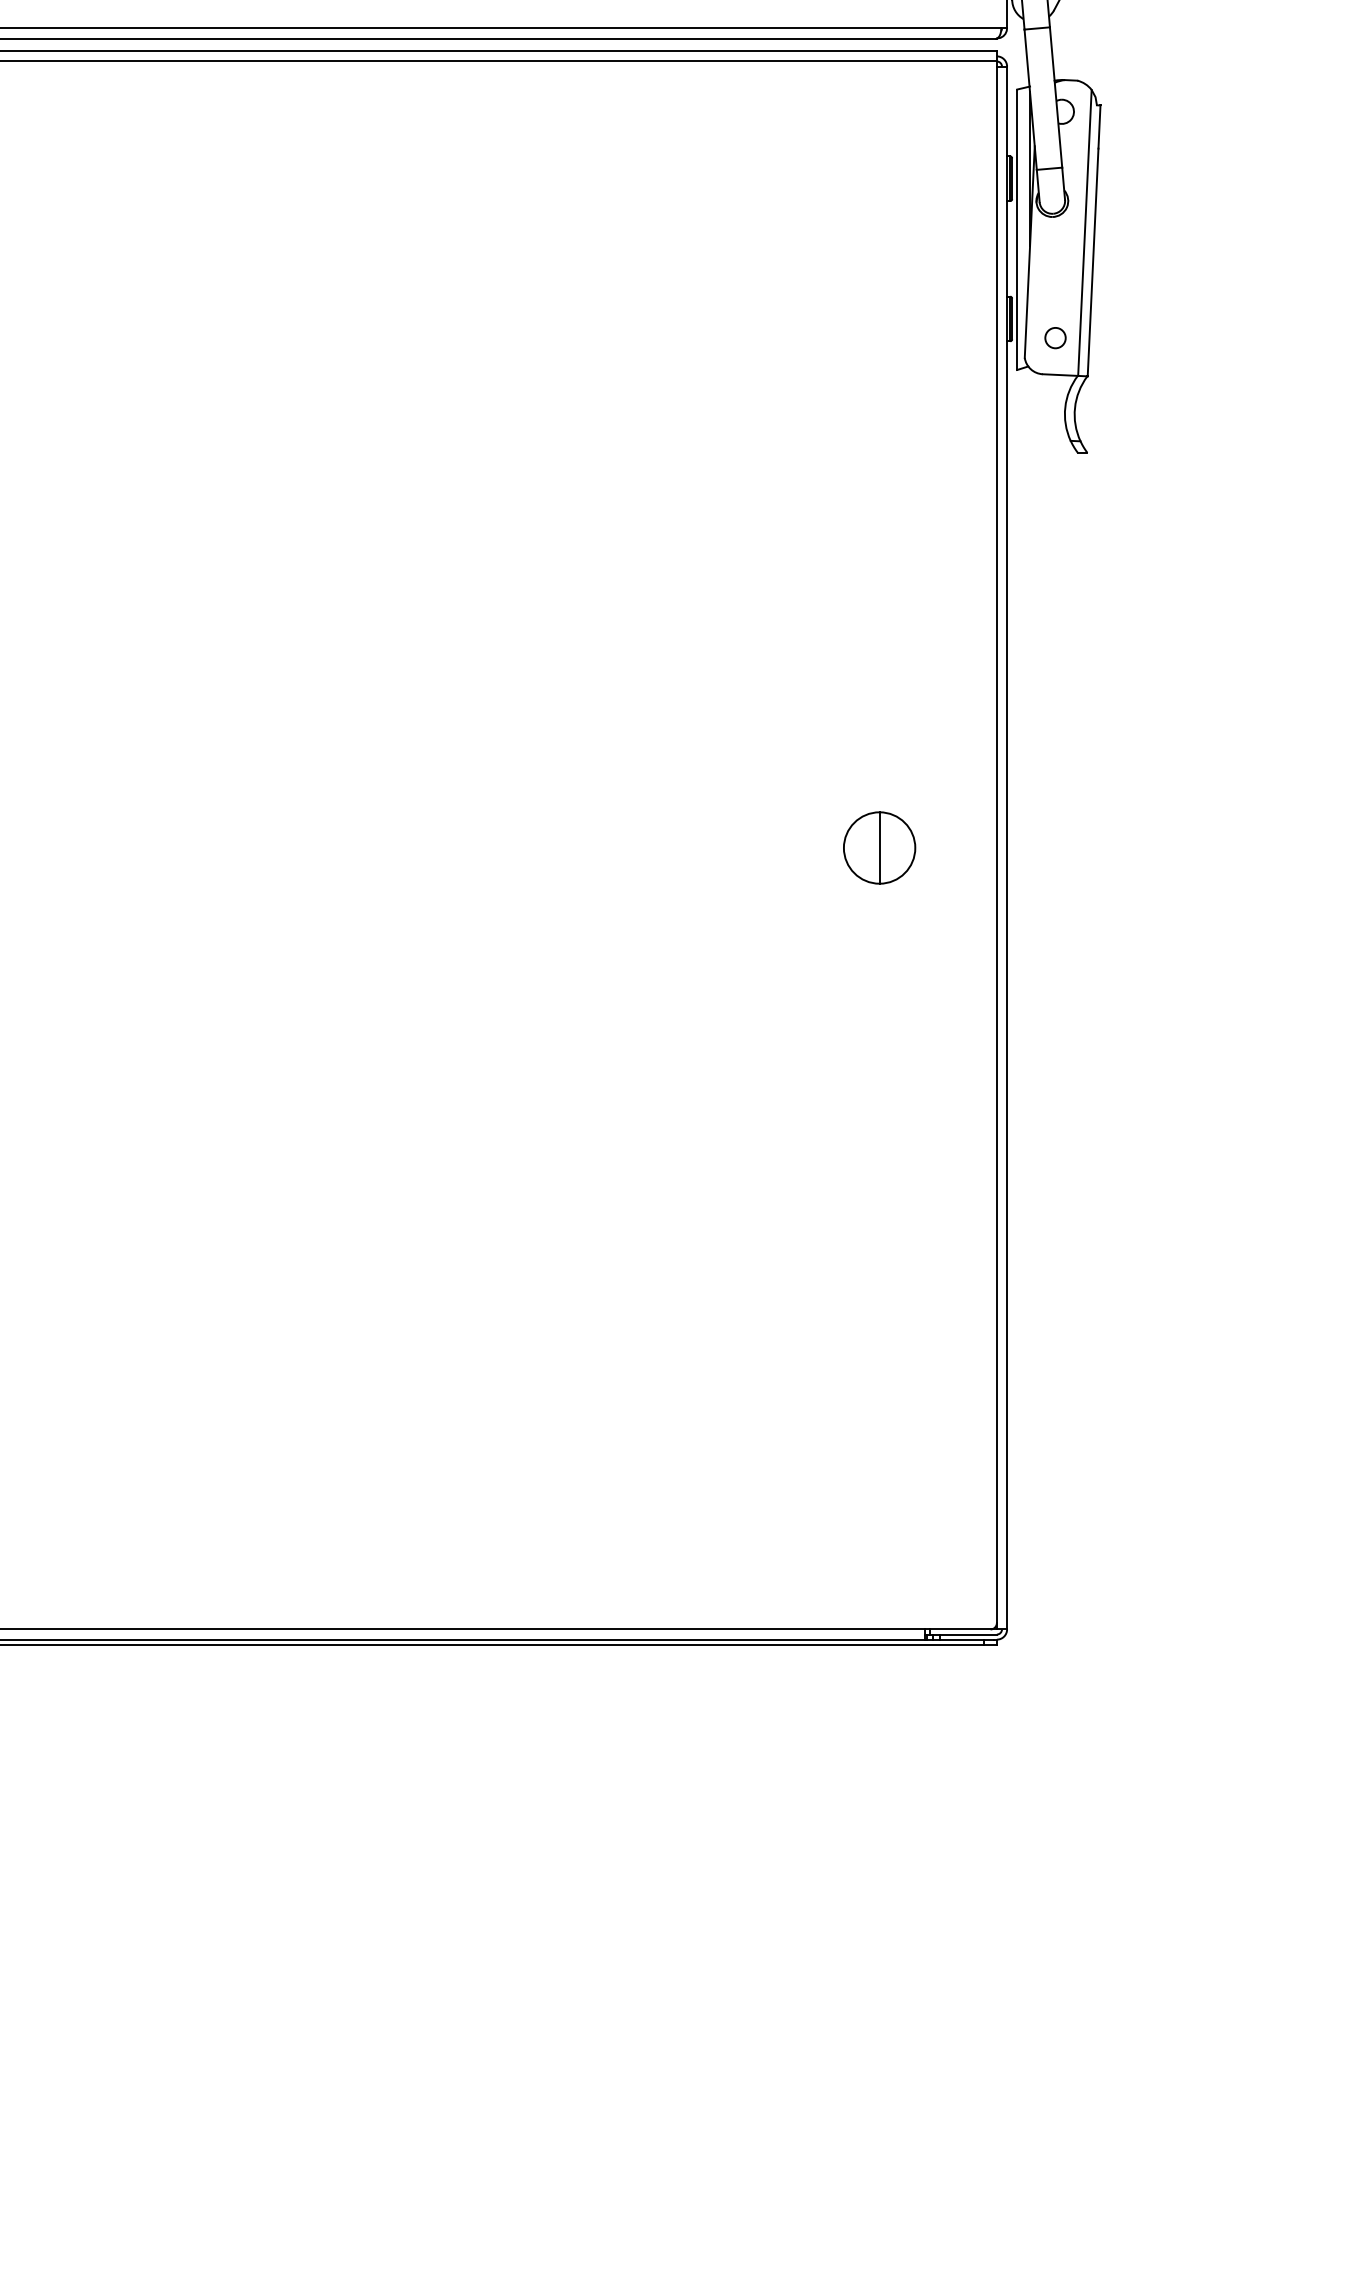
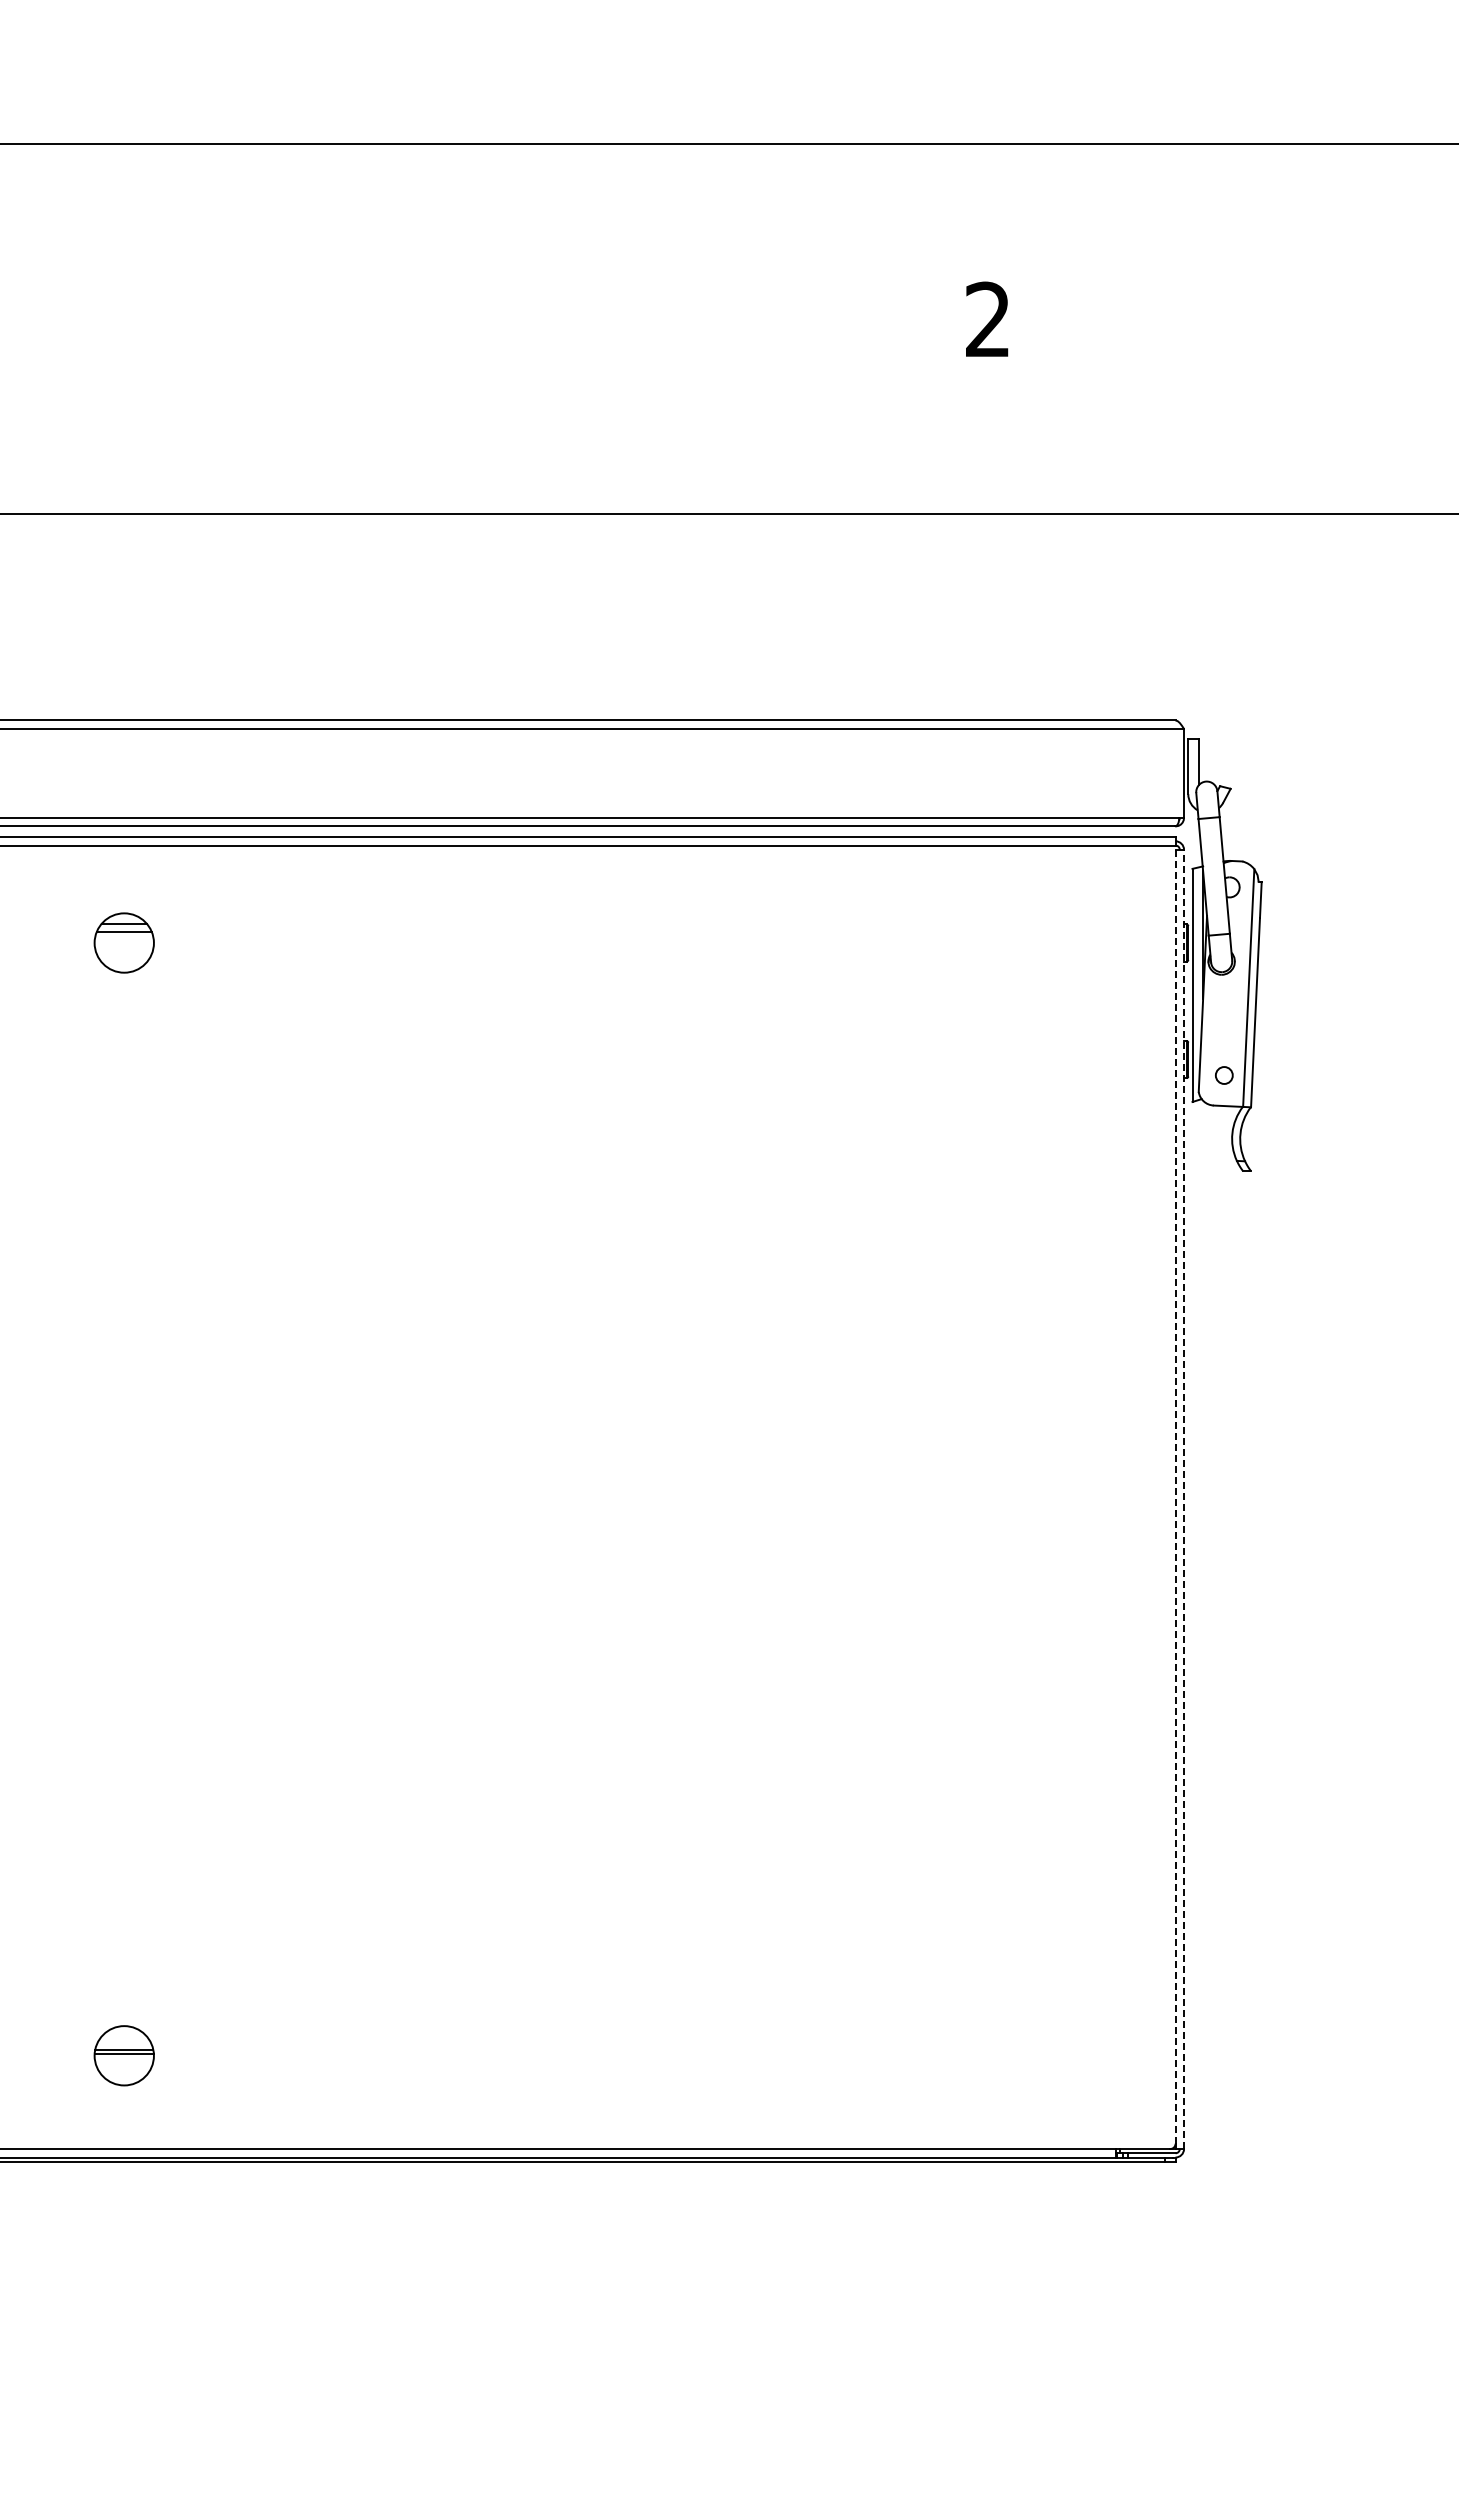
line: (996, 842) -> (1175, 1494), solid -> dashed
part: (878, 846) -> (1077, 1498), removed
line: (1007, 848) -> (1184, 1499), solid -> dashed

